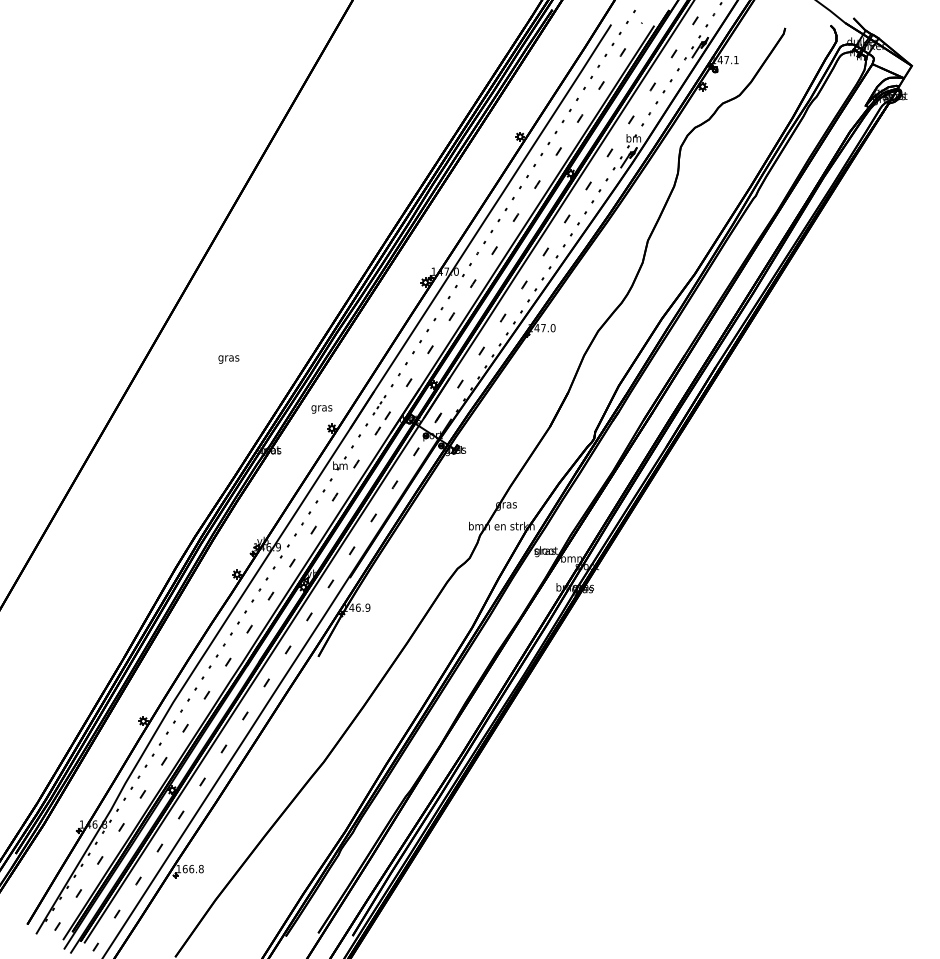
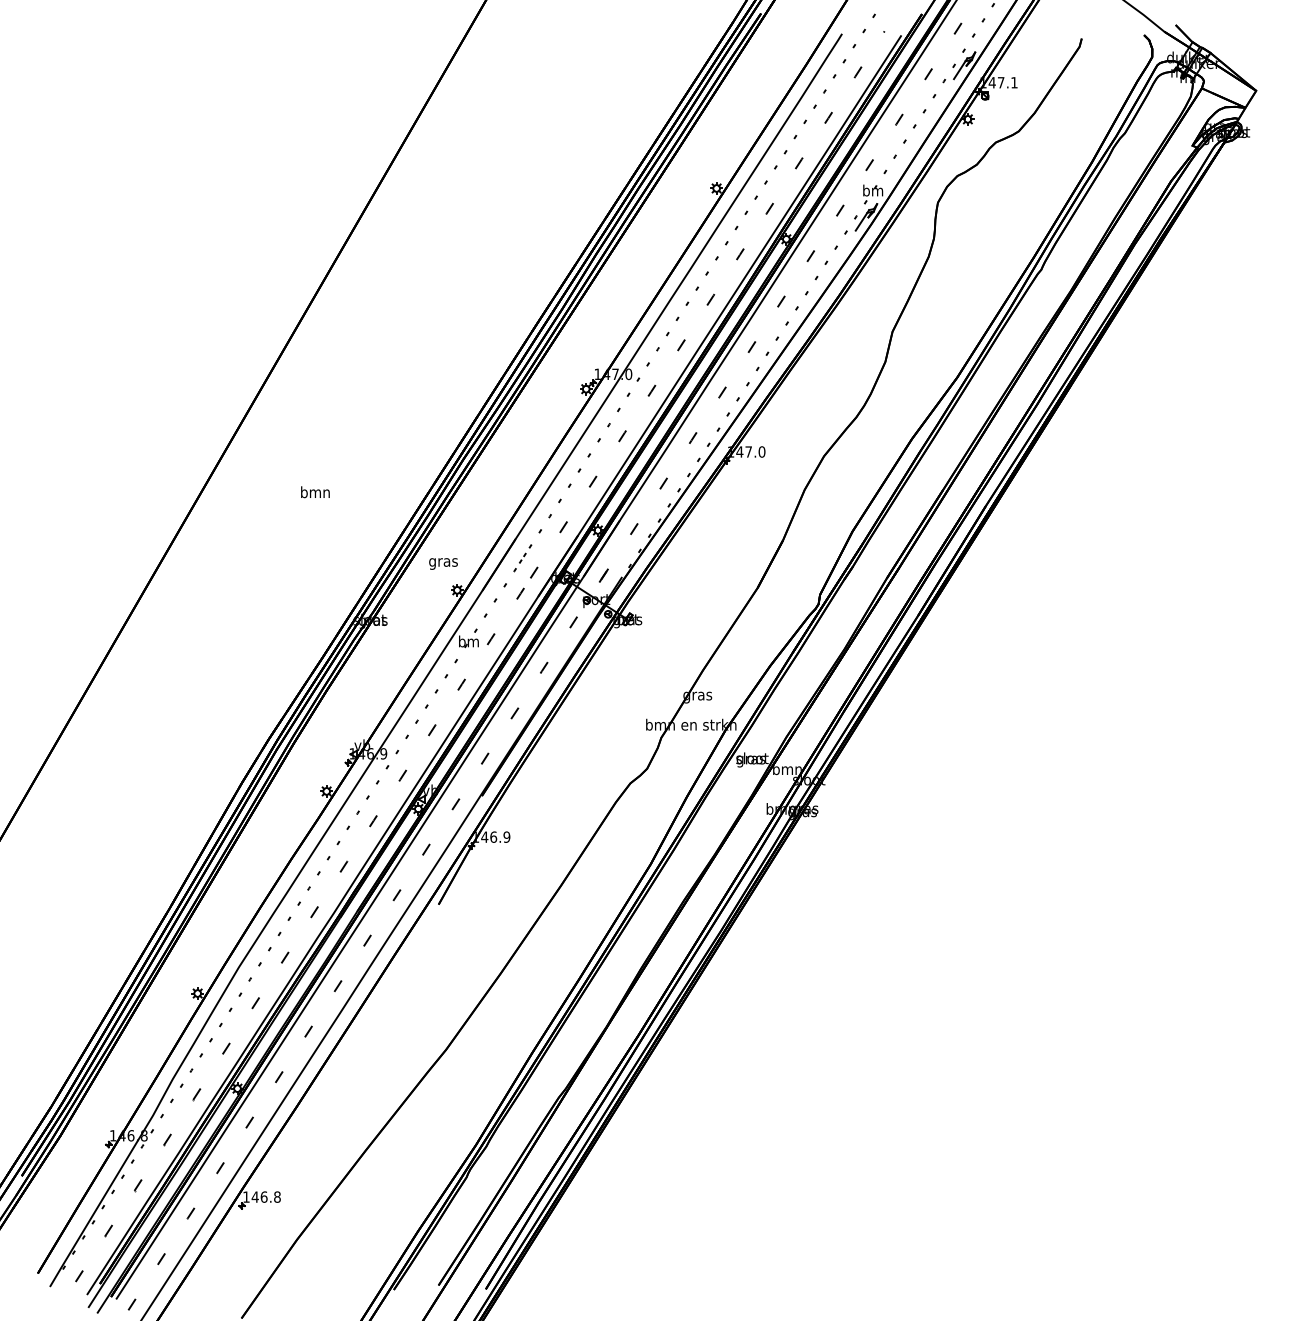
text: (228, 358) -> (315, 493), gras -> bmn
text: (184, 868) -> (254, 1196), 166.8 -> 146.8

